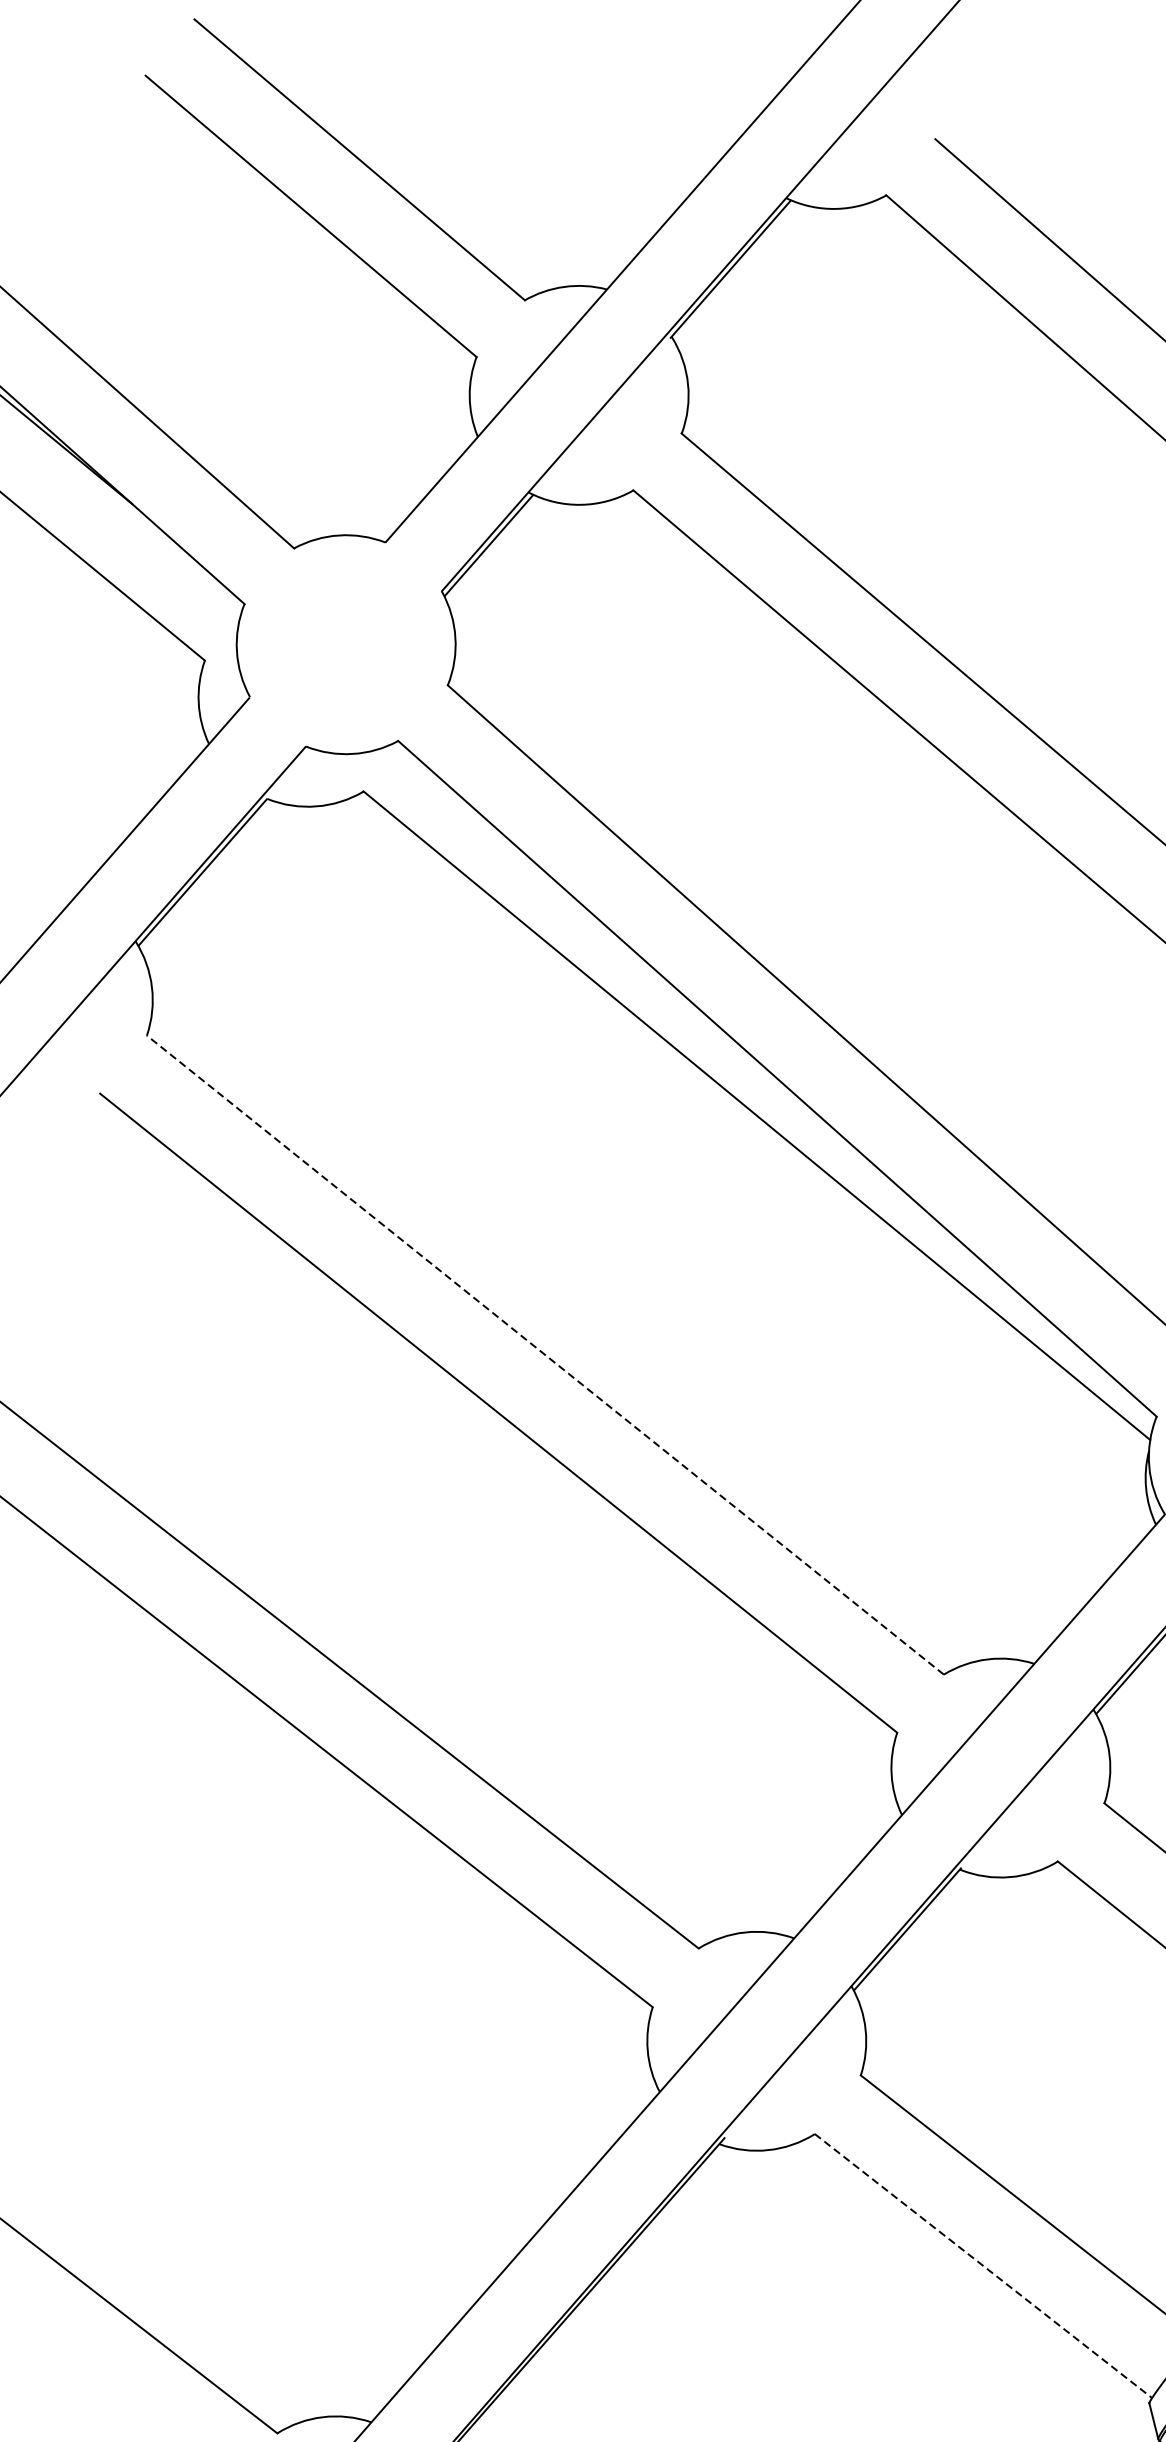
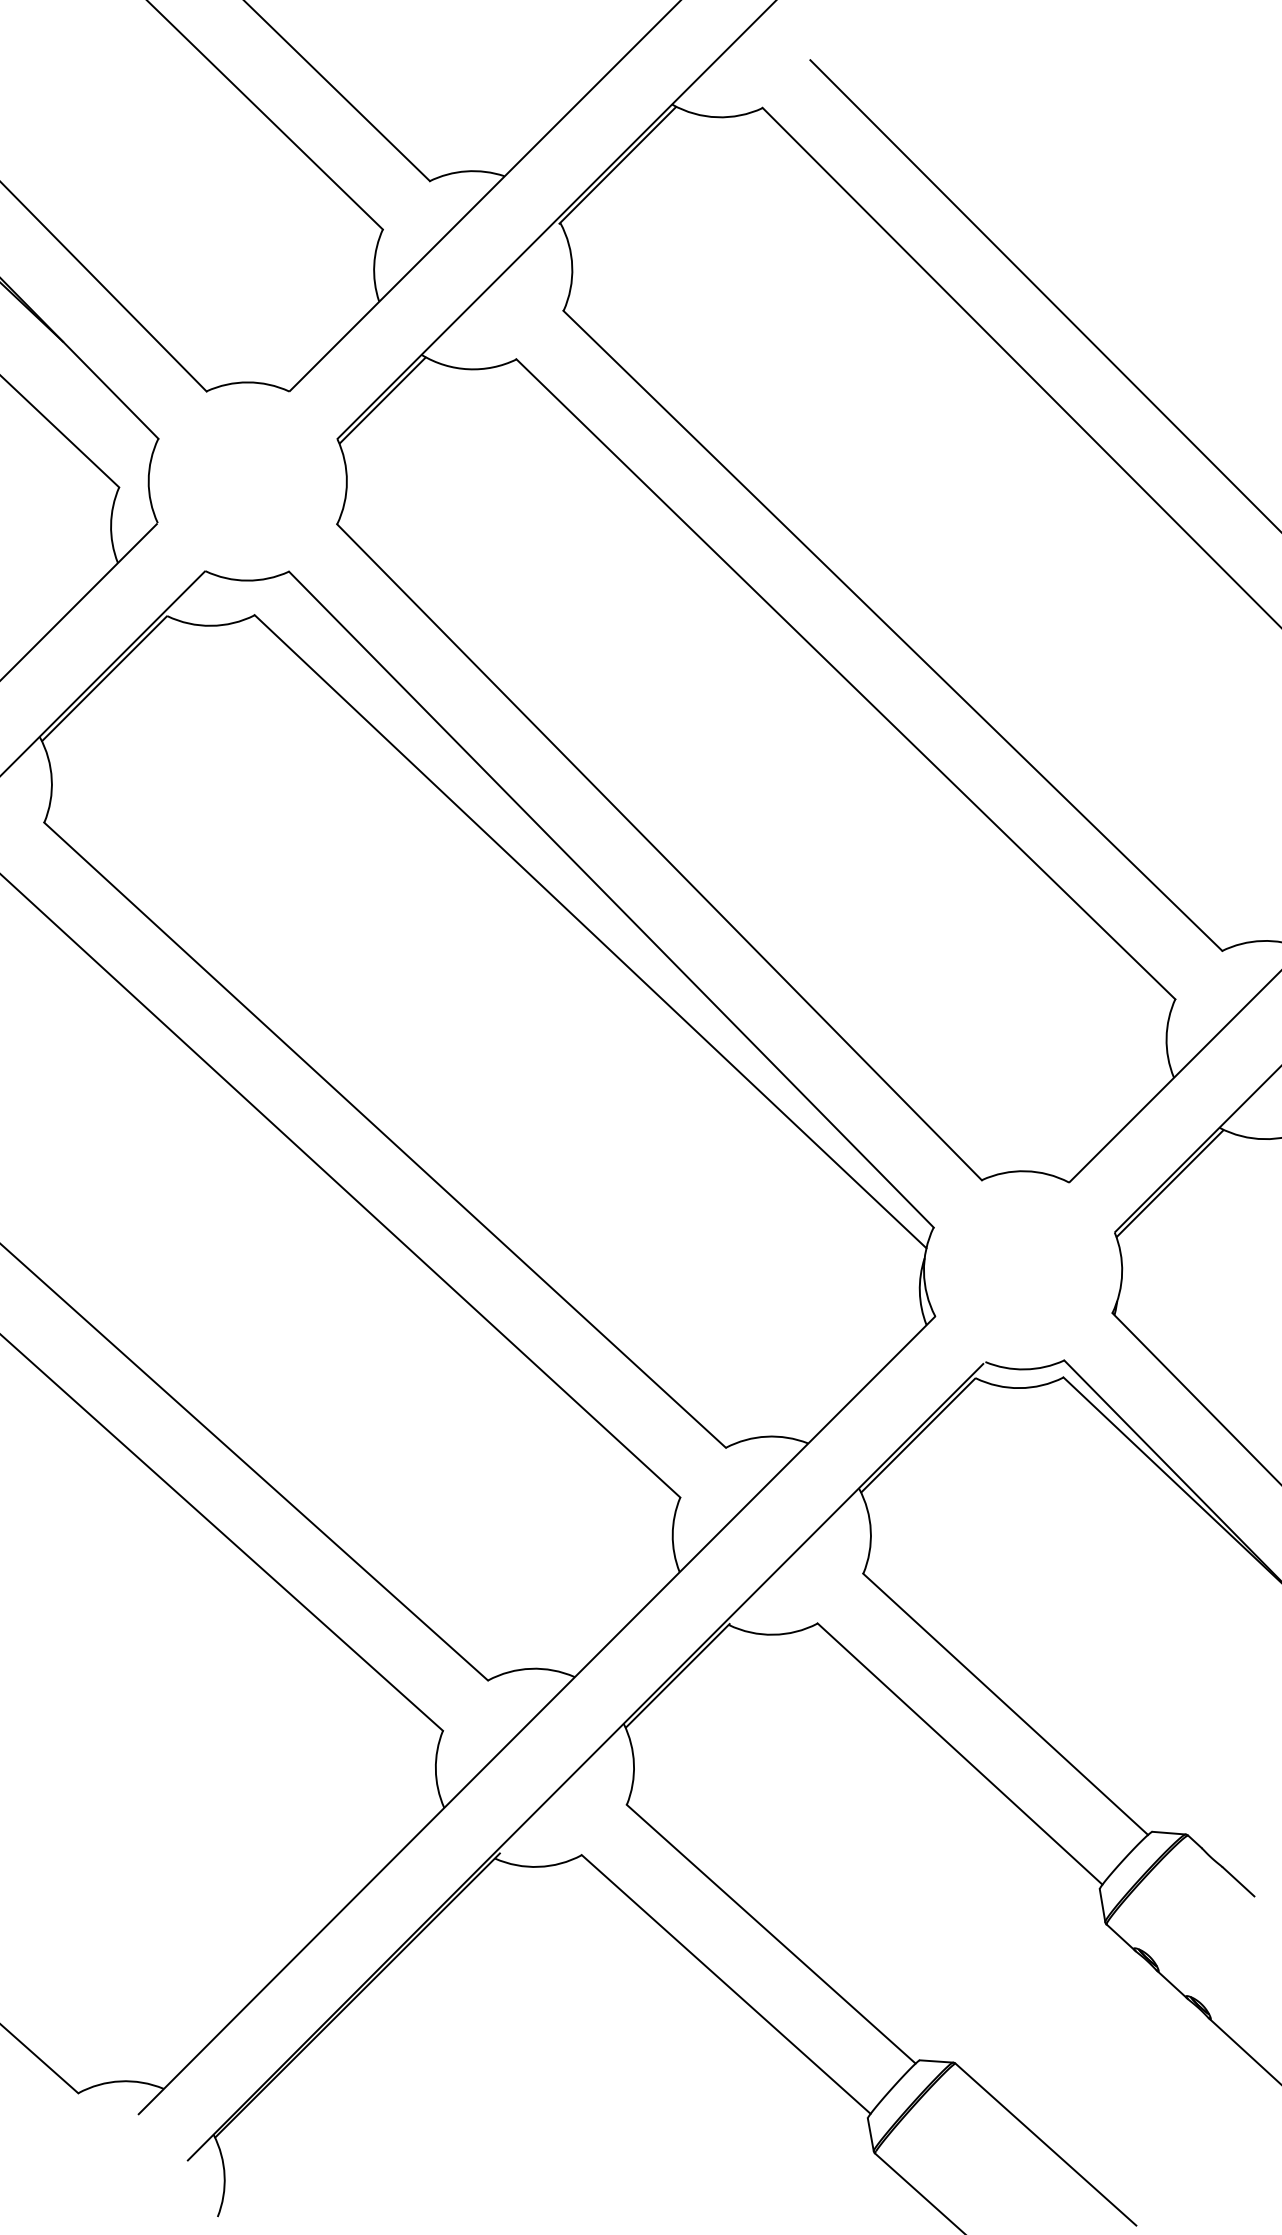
line: (545, 1355) -> (385, 1135), dashed -> solid
line: (983, 2266) -> (726, 1984), dashed -> solid

